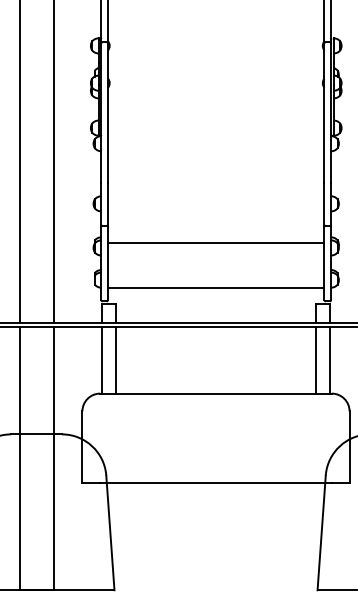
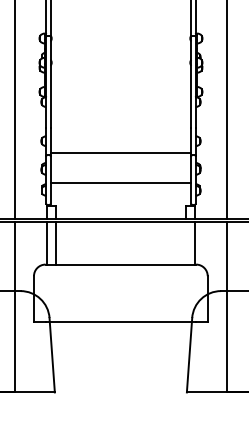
line: (215, 242) -> (120, 153), moved
line: (215, 287) -> (120, 182), moved
line: (316, 359) -> (186, 242), removed

